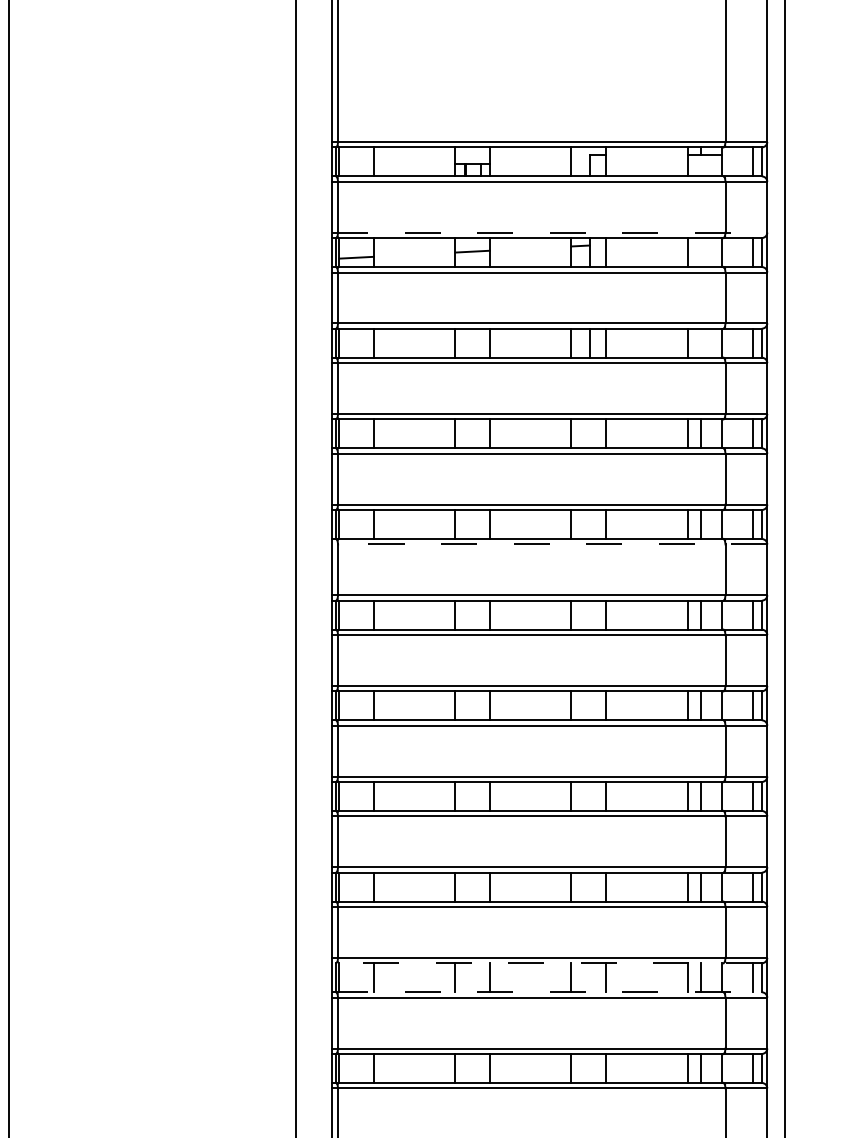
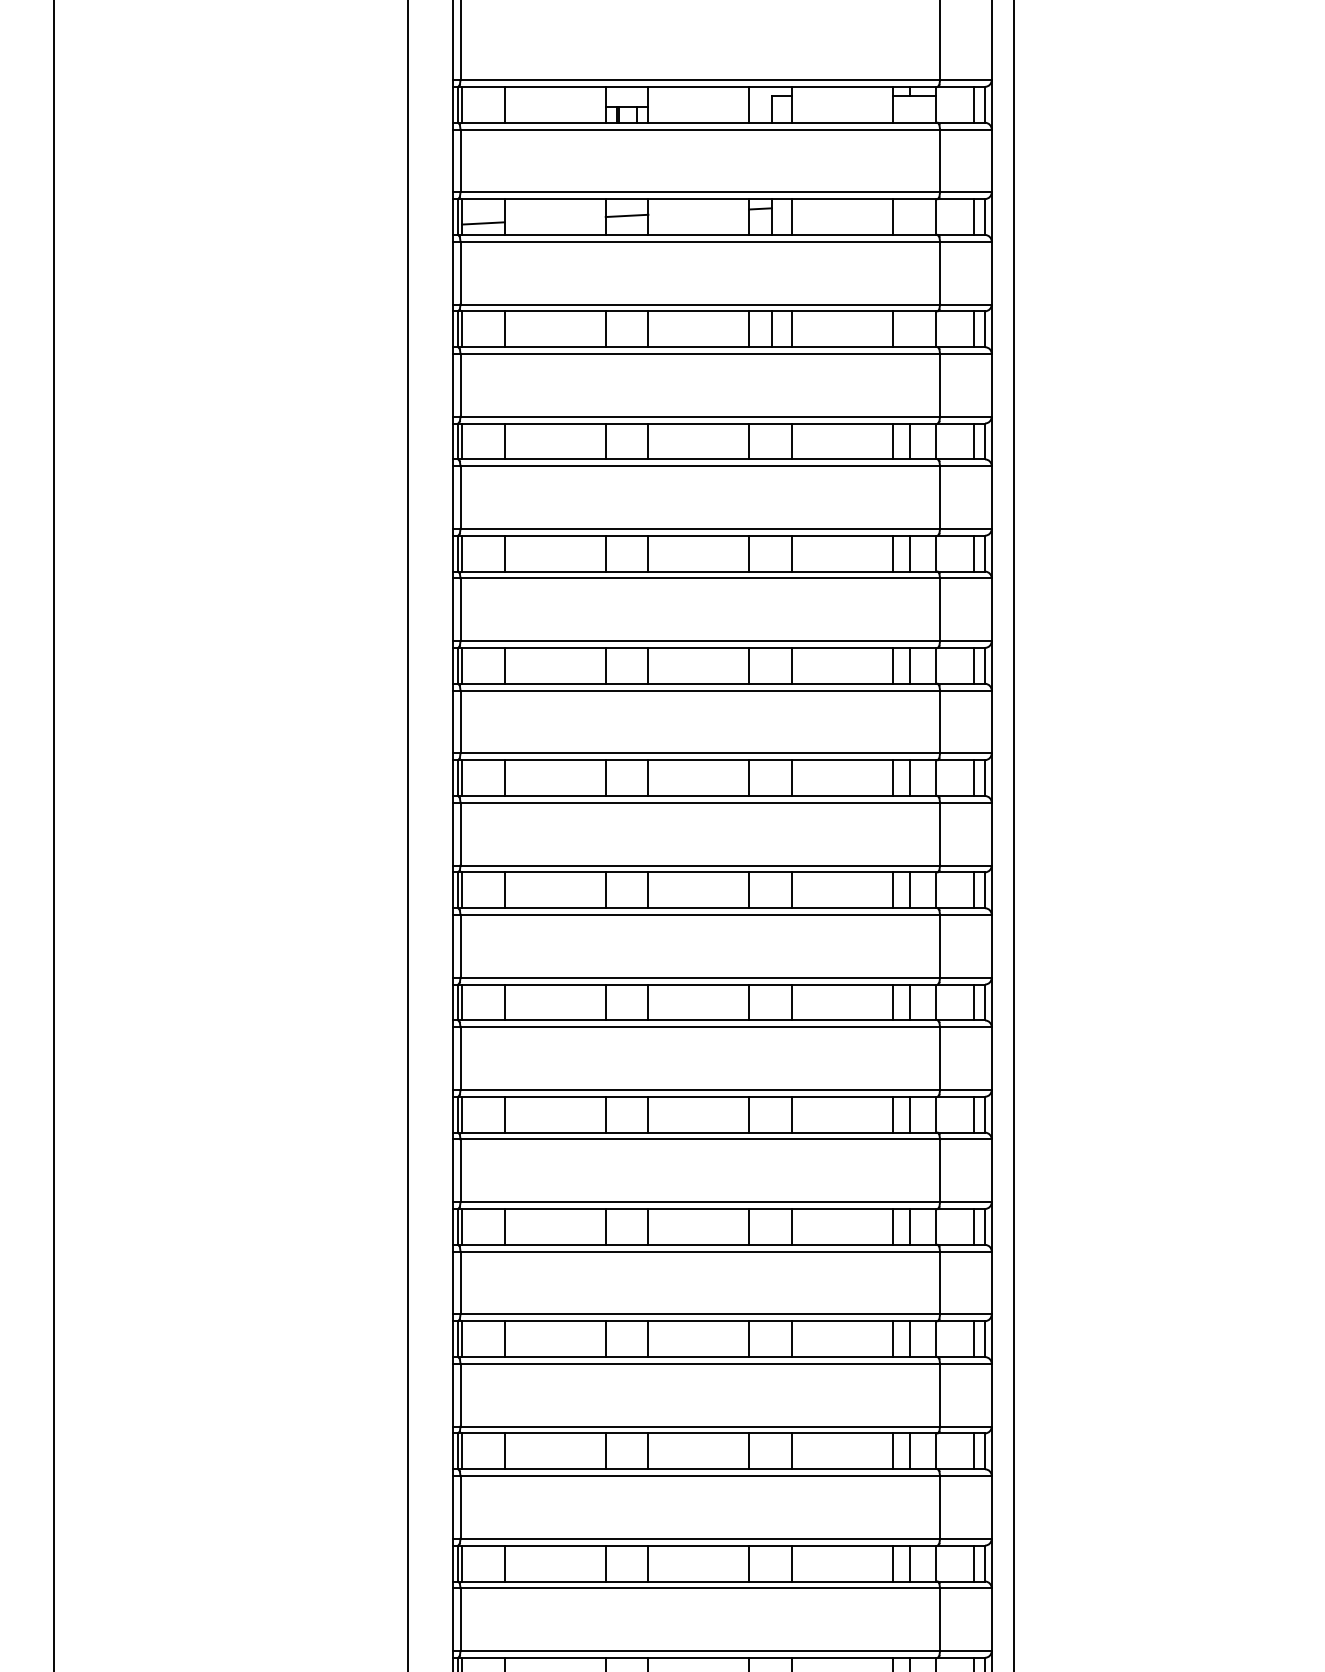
line: (549, 232) -> (722, 192), dashed -> solid
line: (548, 544) -> (721, 578), dashed -> solid
line: (547, 963) -> (719, 1096), dashed -> solid
line: (547, 992) -> (719, 1132), dashed -> solid

